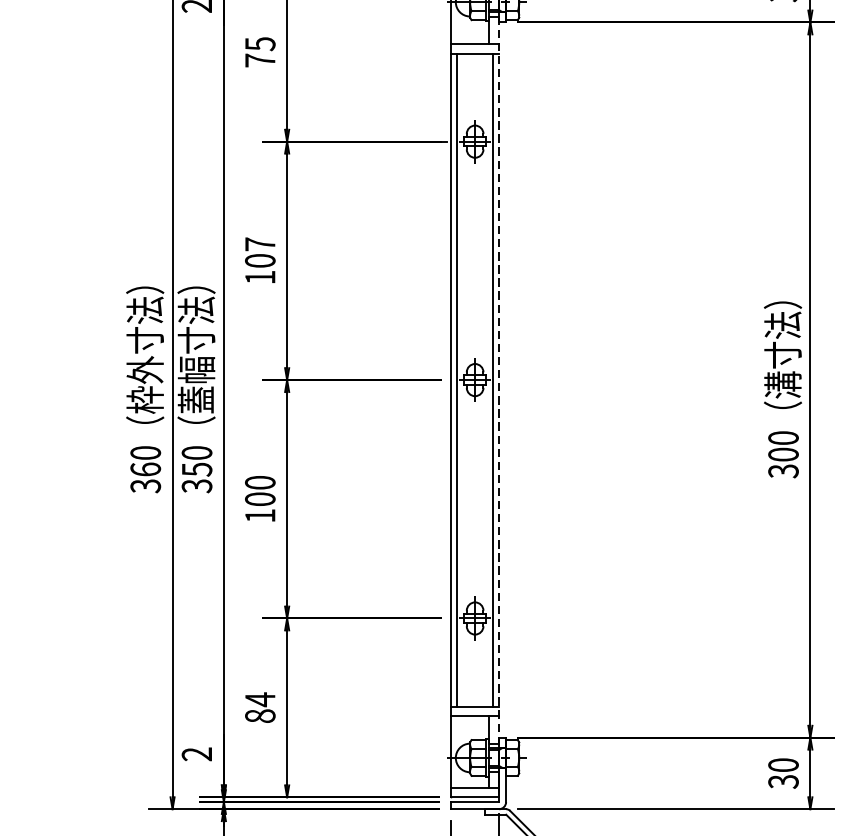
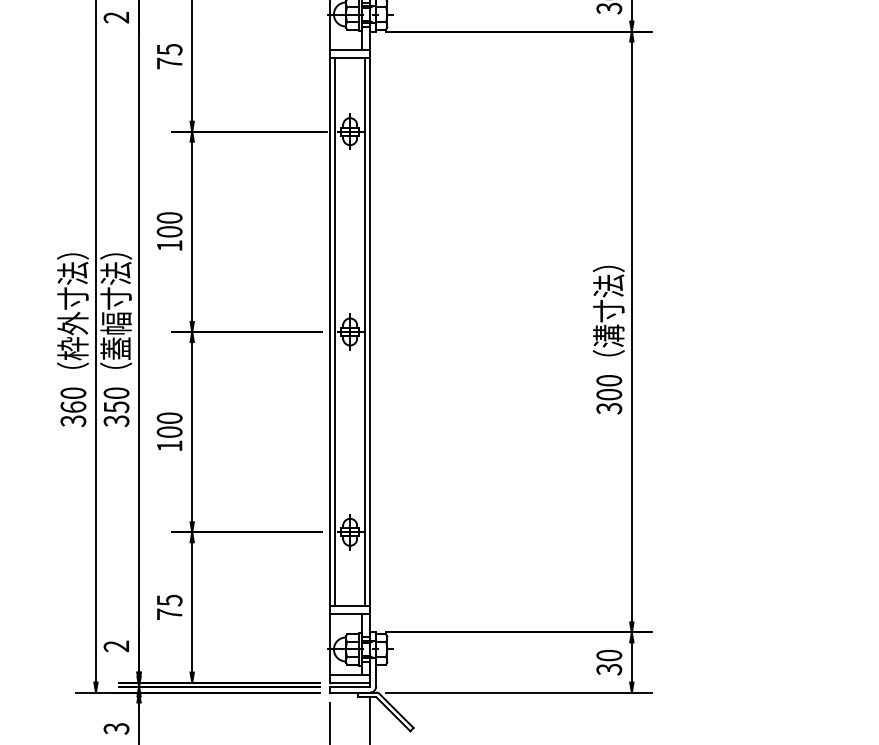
text: (260, 243) -> (169, 217), 107 -> 100
line: (499, 380) -> (370, 332), dashed -> solid
text: (260, 707) -> (169, 607), 84 -> 75

